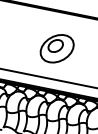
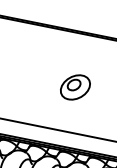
part: (56, 48) -> (74, 86), size x0.6

